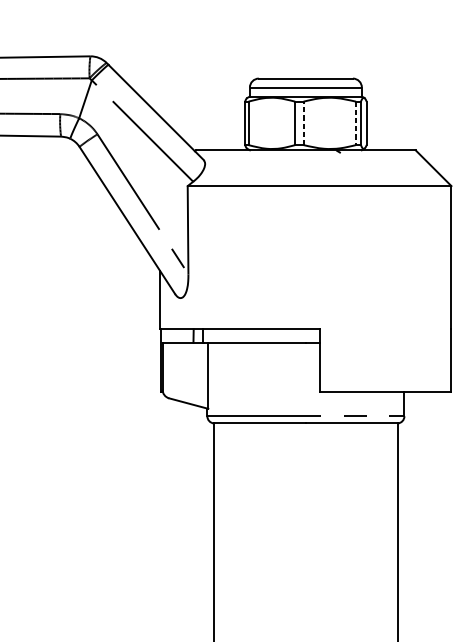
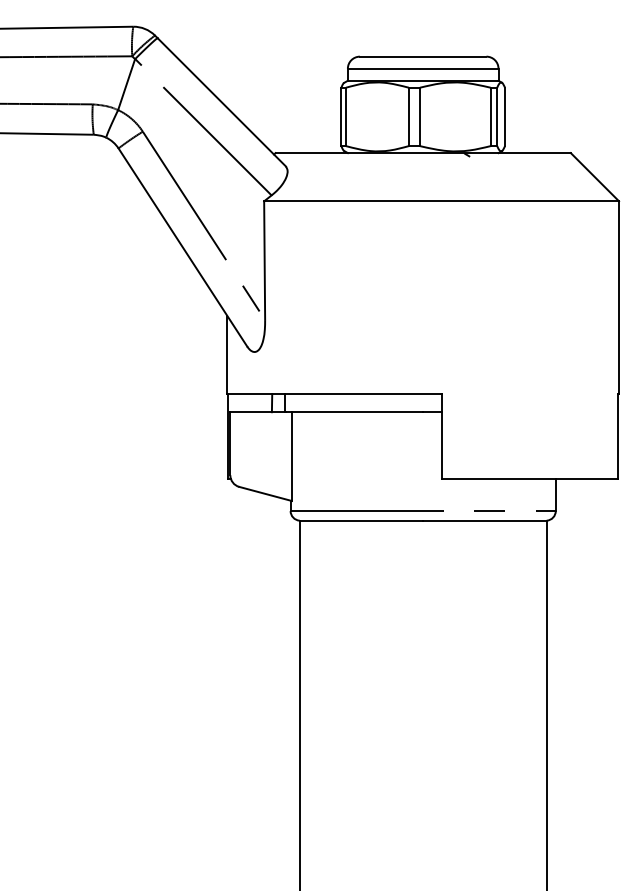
line: (303, 123) -> (420, 116), dashed -> solid
line: (355, 123) -> (490, 117), dashed -> solid

